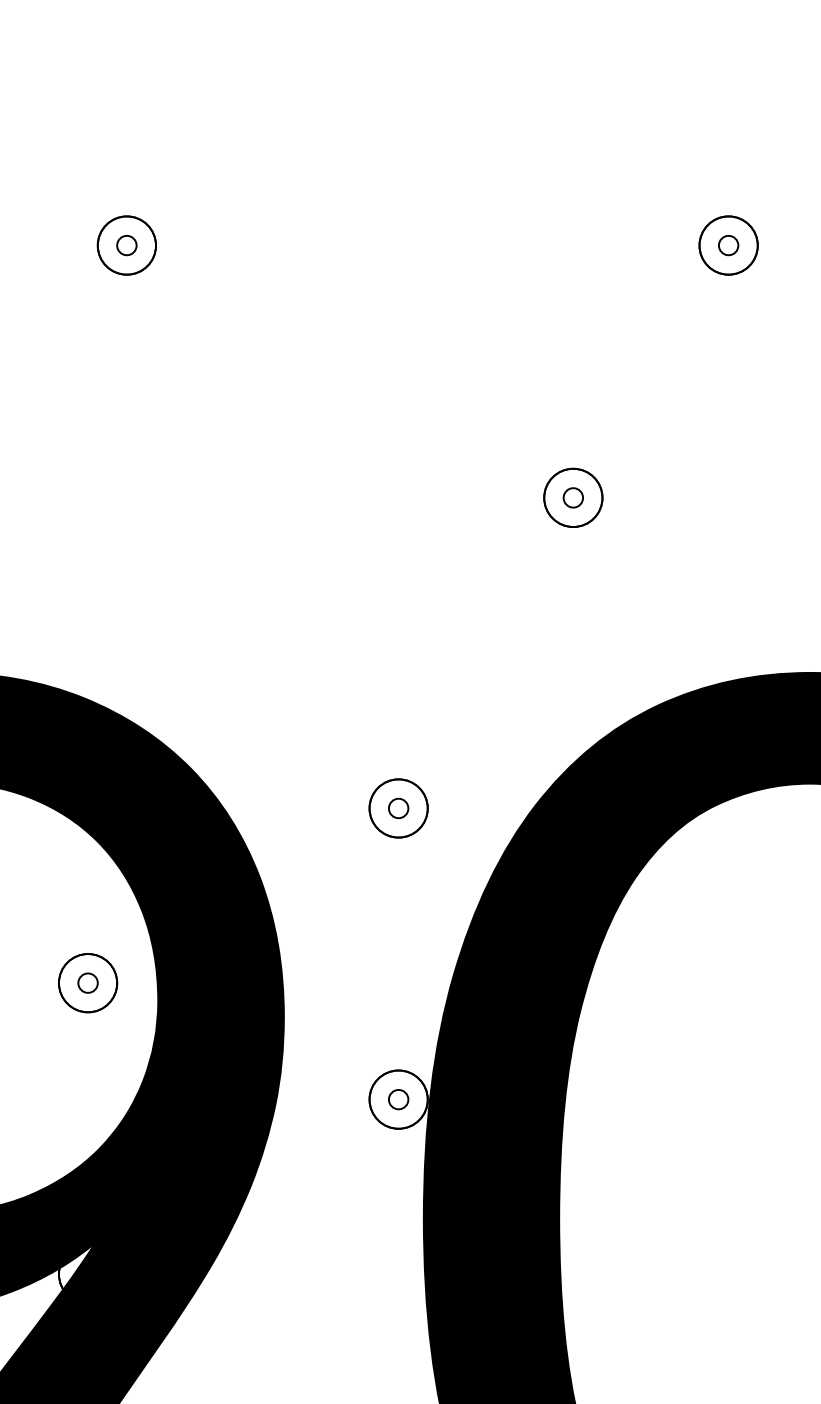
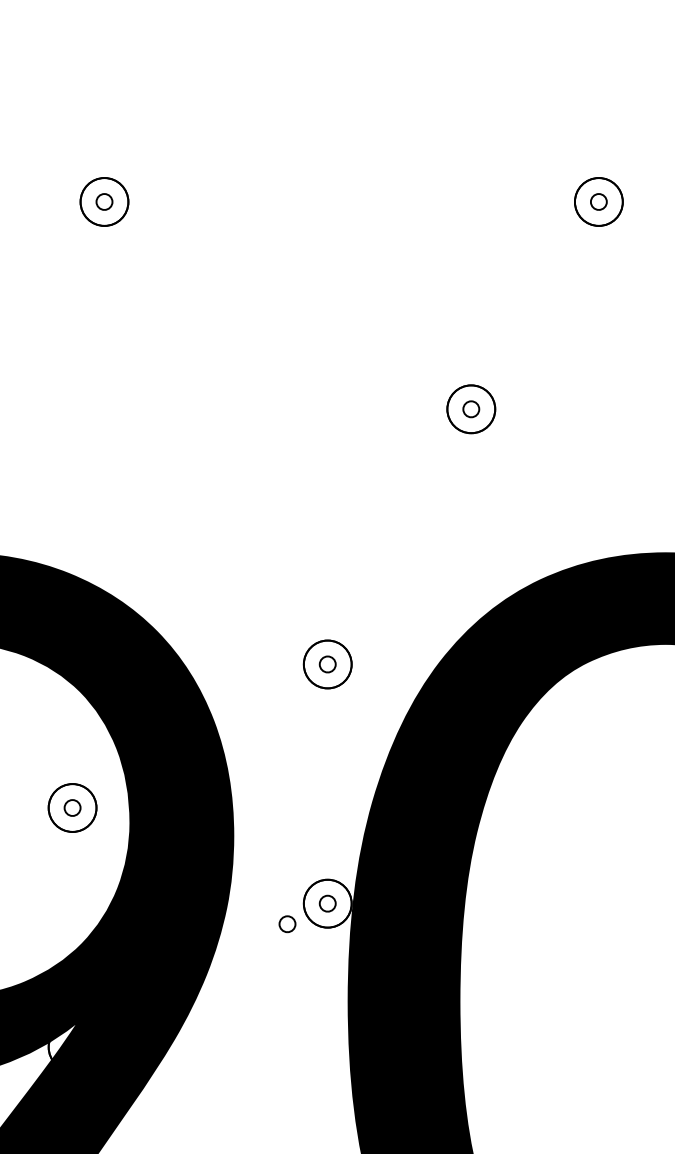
part: (349, 1124) -> (287, 924), added

